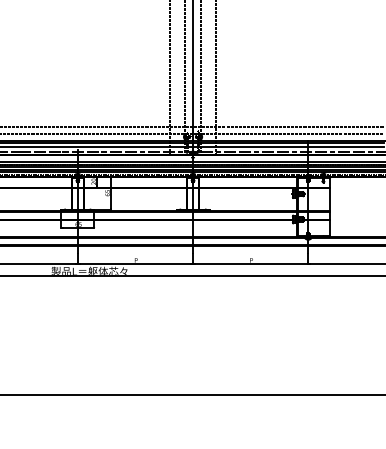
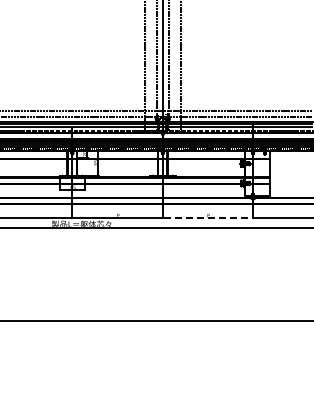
line: (250, 264) -> (207, 218), solid -> dashed

